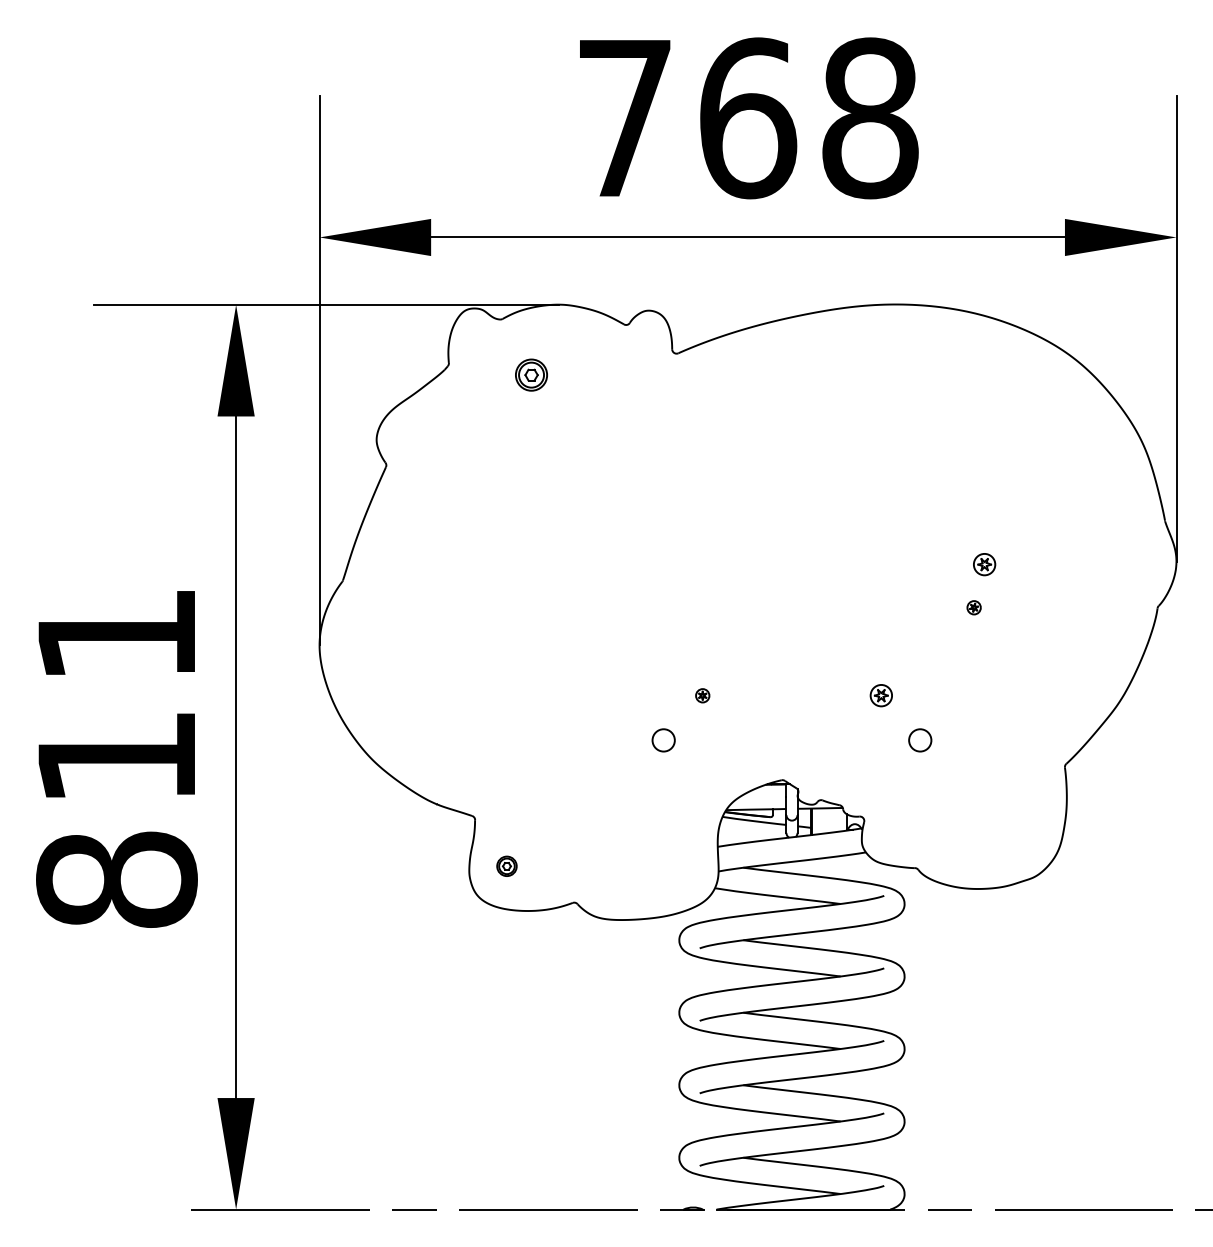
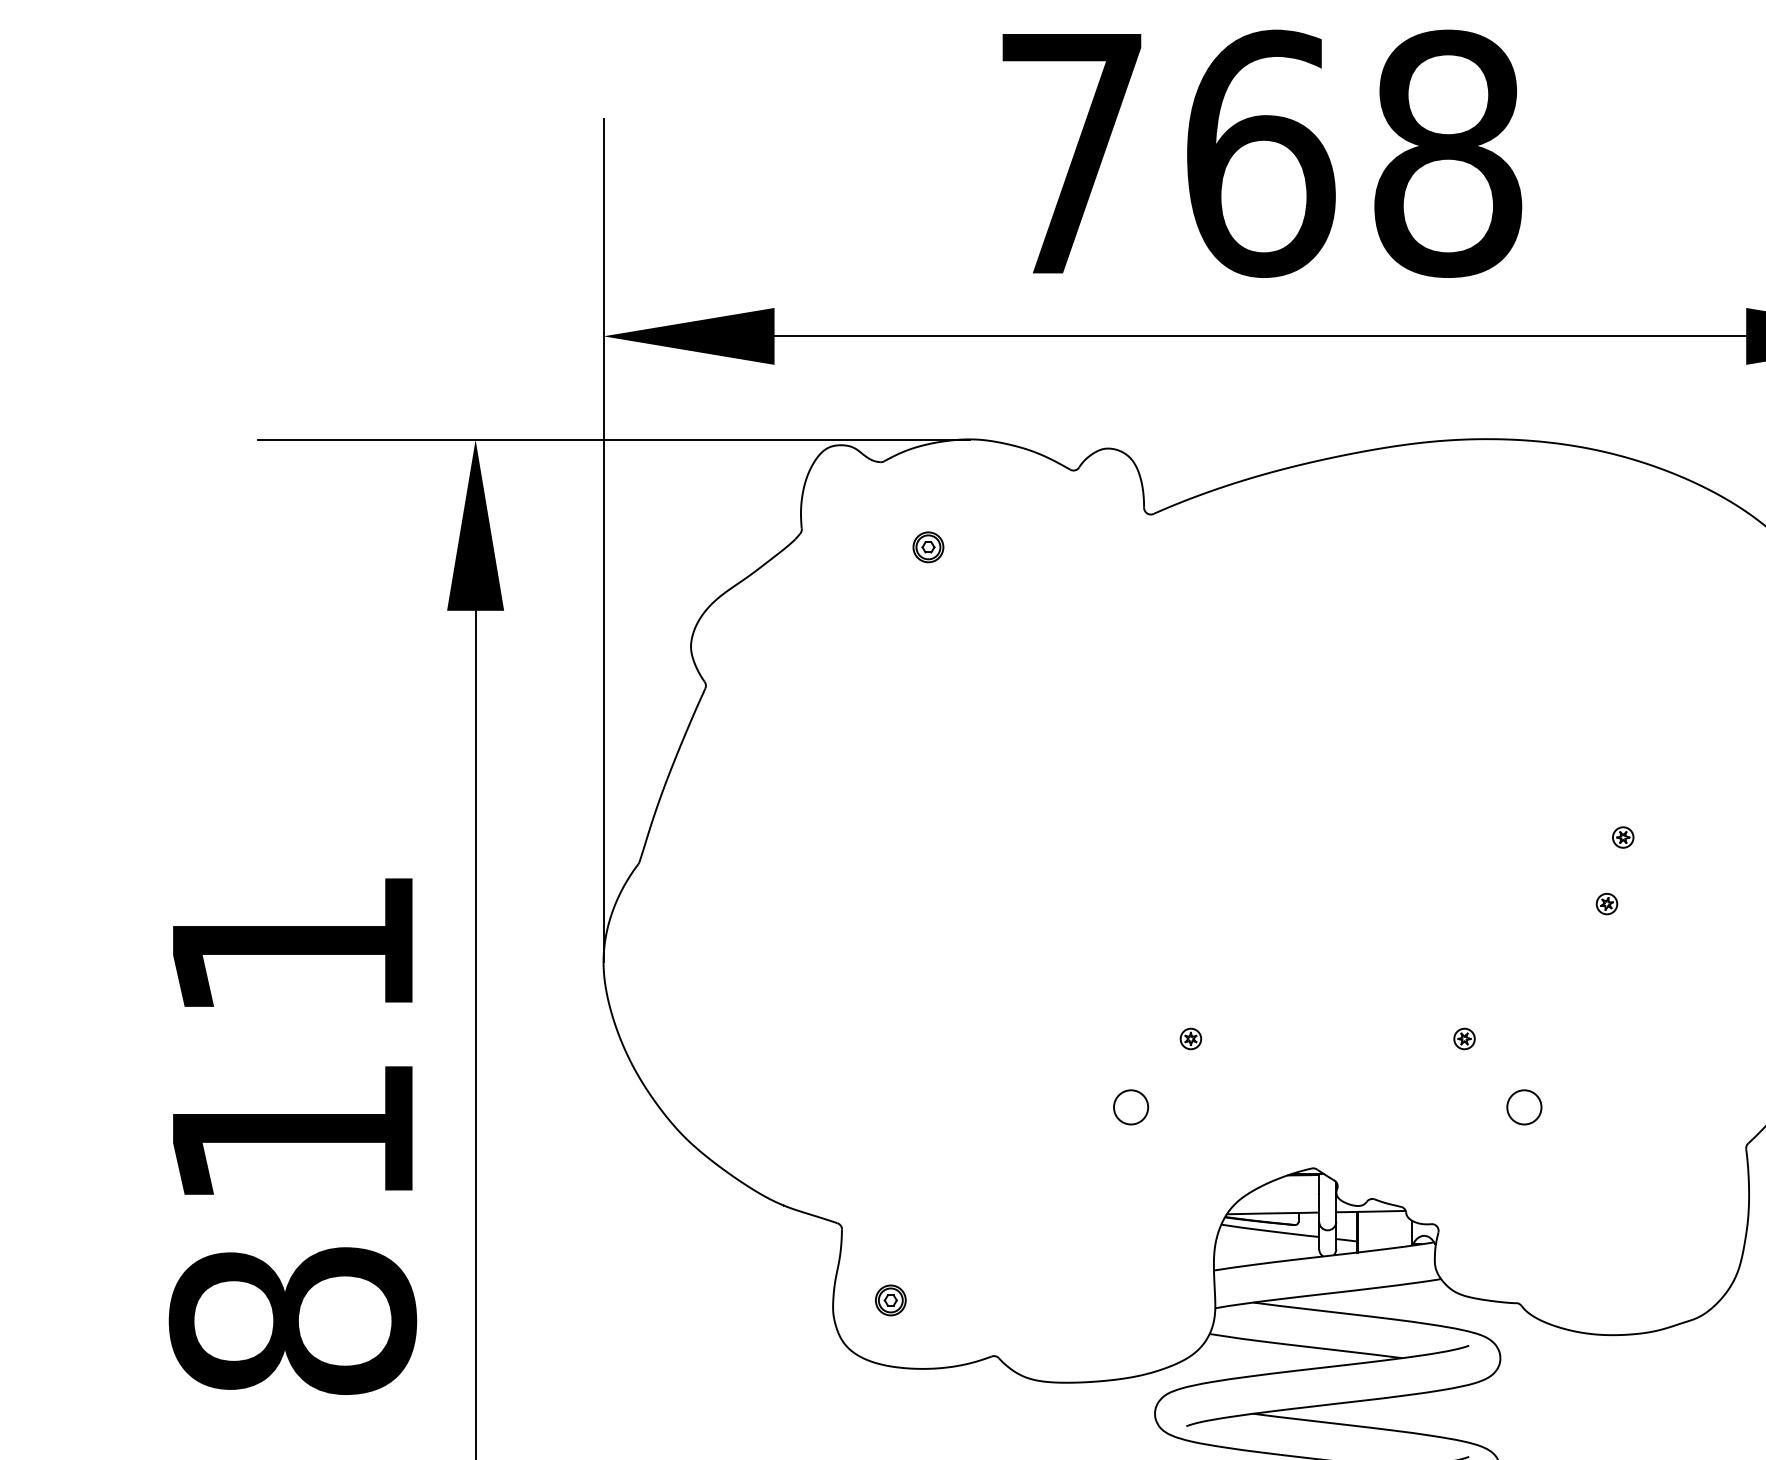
part: (531, 374) -> (928, 546), size x0.62
part: (984, 563) -> (1622, 836), size x0.62
part: (880, 695) -> (1463, 1038), size x0.62

